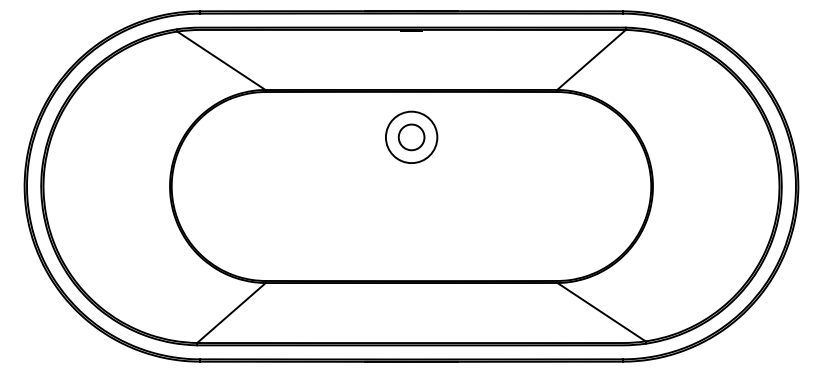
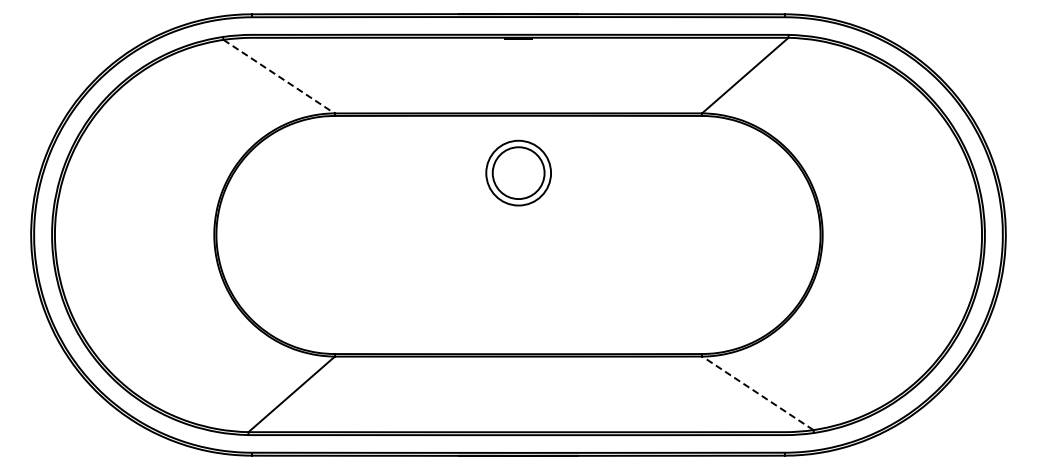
line: (221, 60) -> (279, 76), solid -> dashed
circle: (411, 136) -> (518, 172), size x1.6
line: (601, 312) -> (757, 393), solid -> dashed

